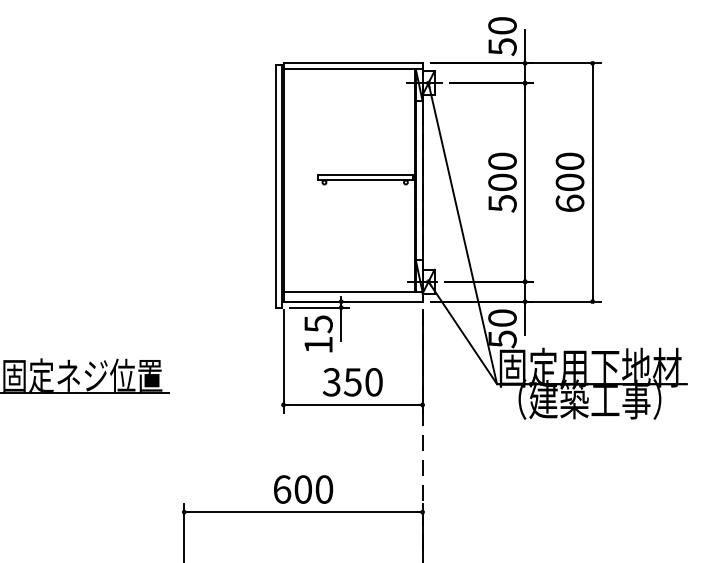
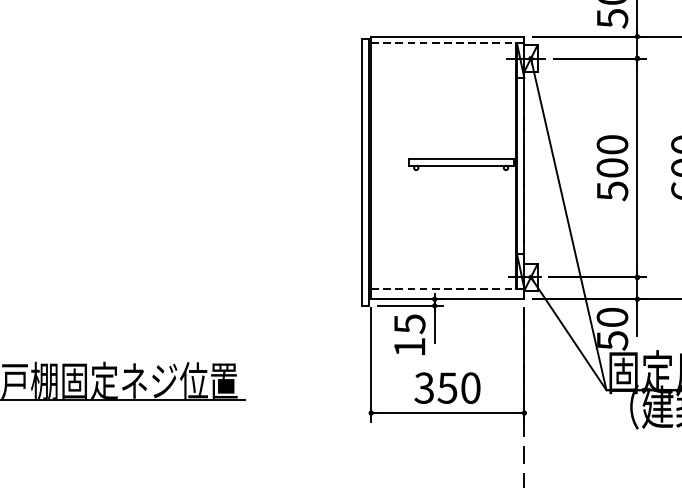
line: (353, 69) -> (448, 43), solid -> dashed
line: (353, 292) -> (448, 289), solid -> dashed

